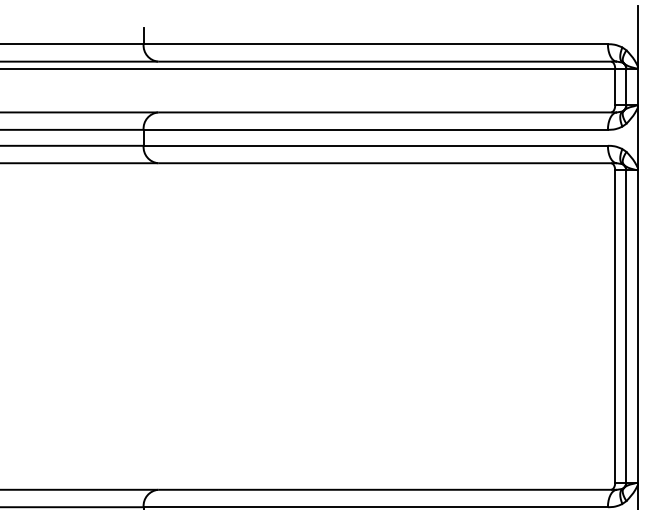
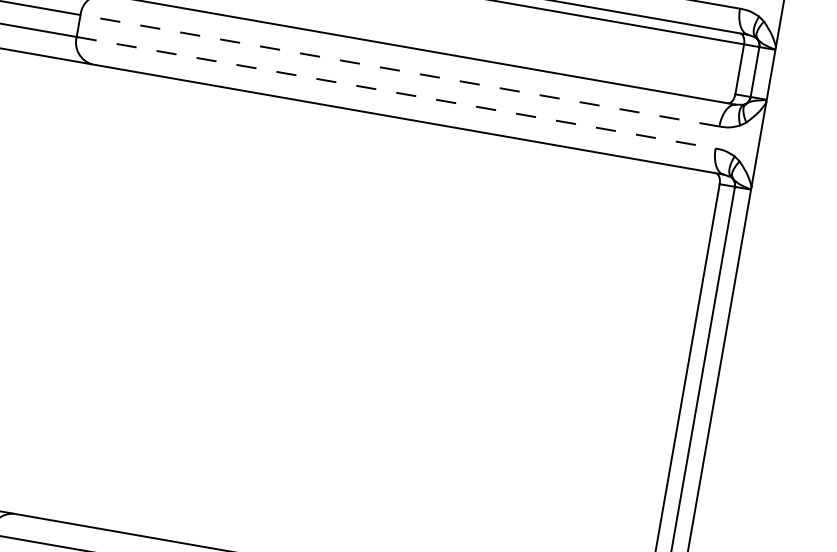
line: (375, 129) -> (399, 70), solid -> dashed
line: (376, 145) -> (397, 92), solid -> dashed

